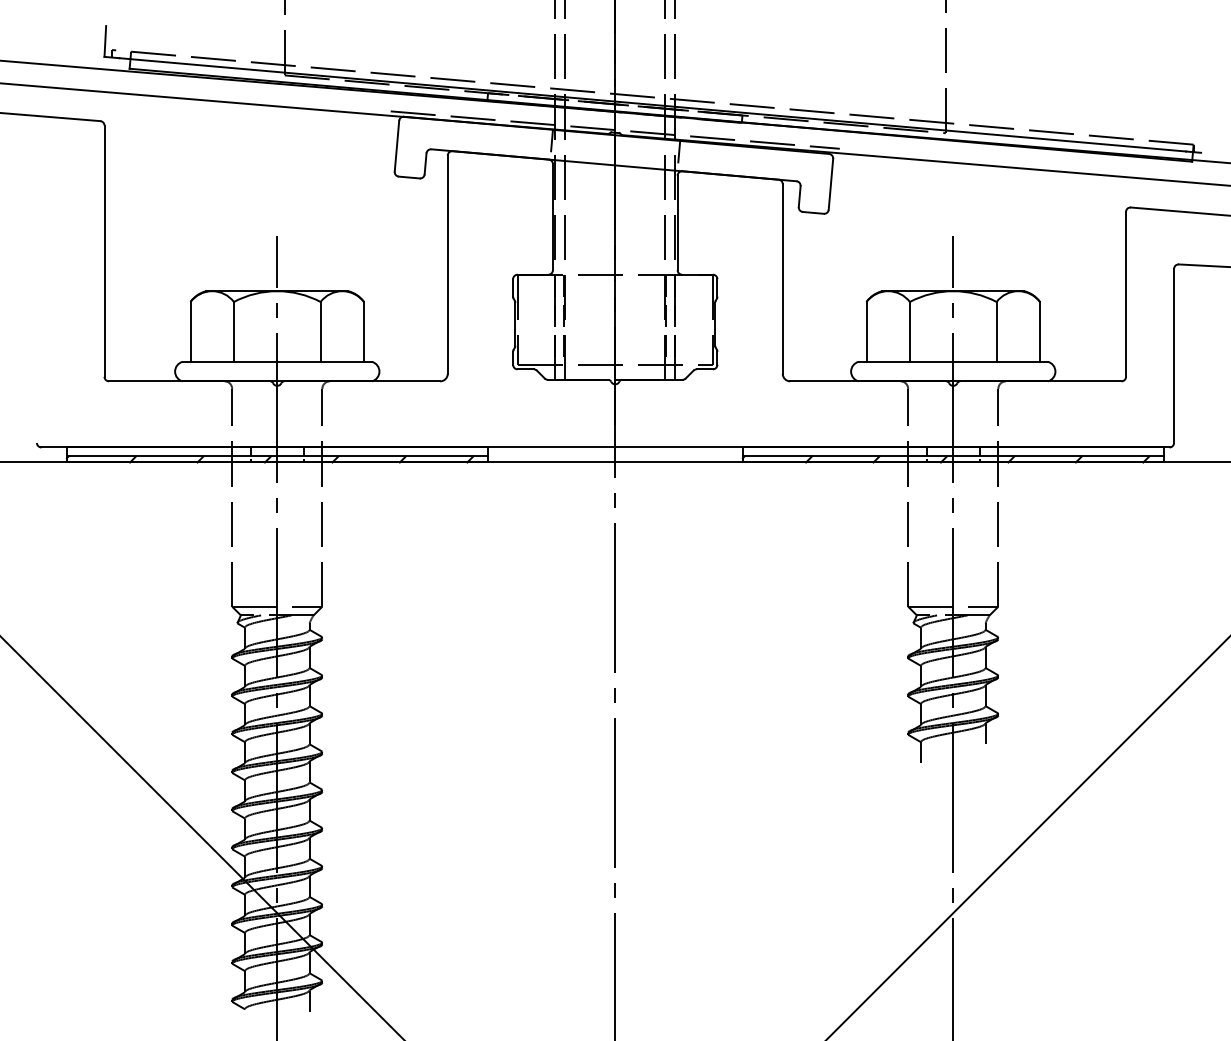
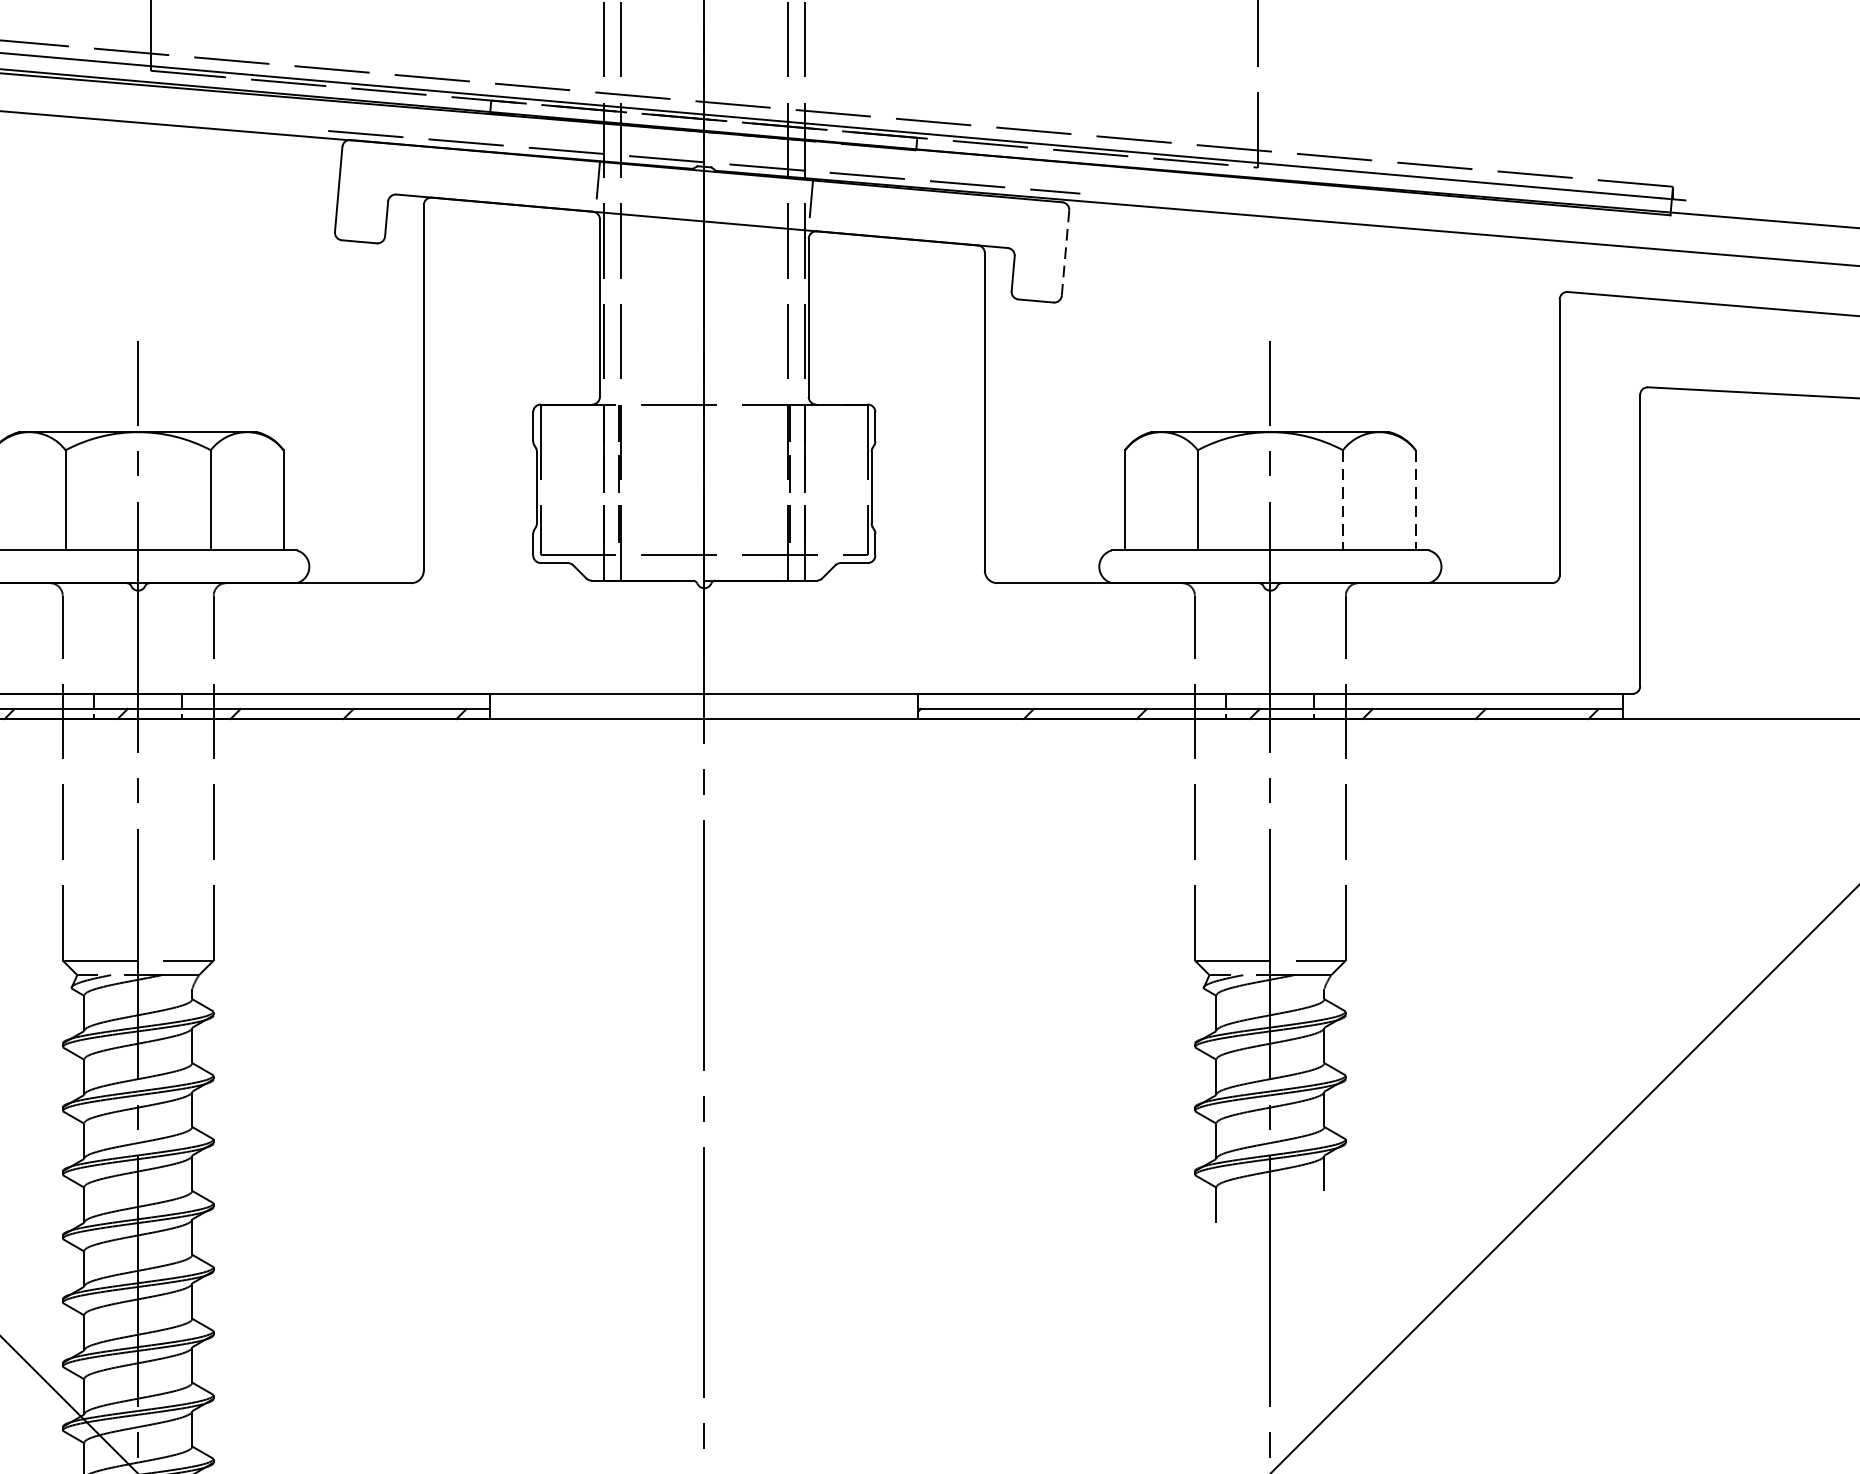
line: (830, 184) -> (1064, 253), solid -> dashed
line: (996, 331) -> (1342, 499), solid -> dashed
line: (1040, 331) -> (1416, 499), solid -> dashed

